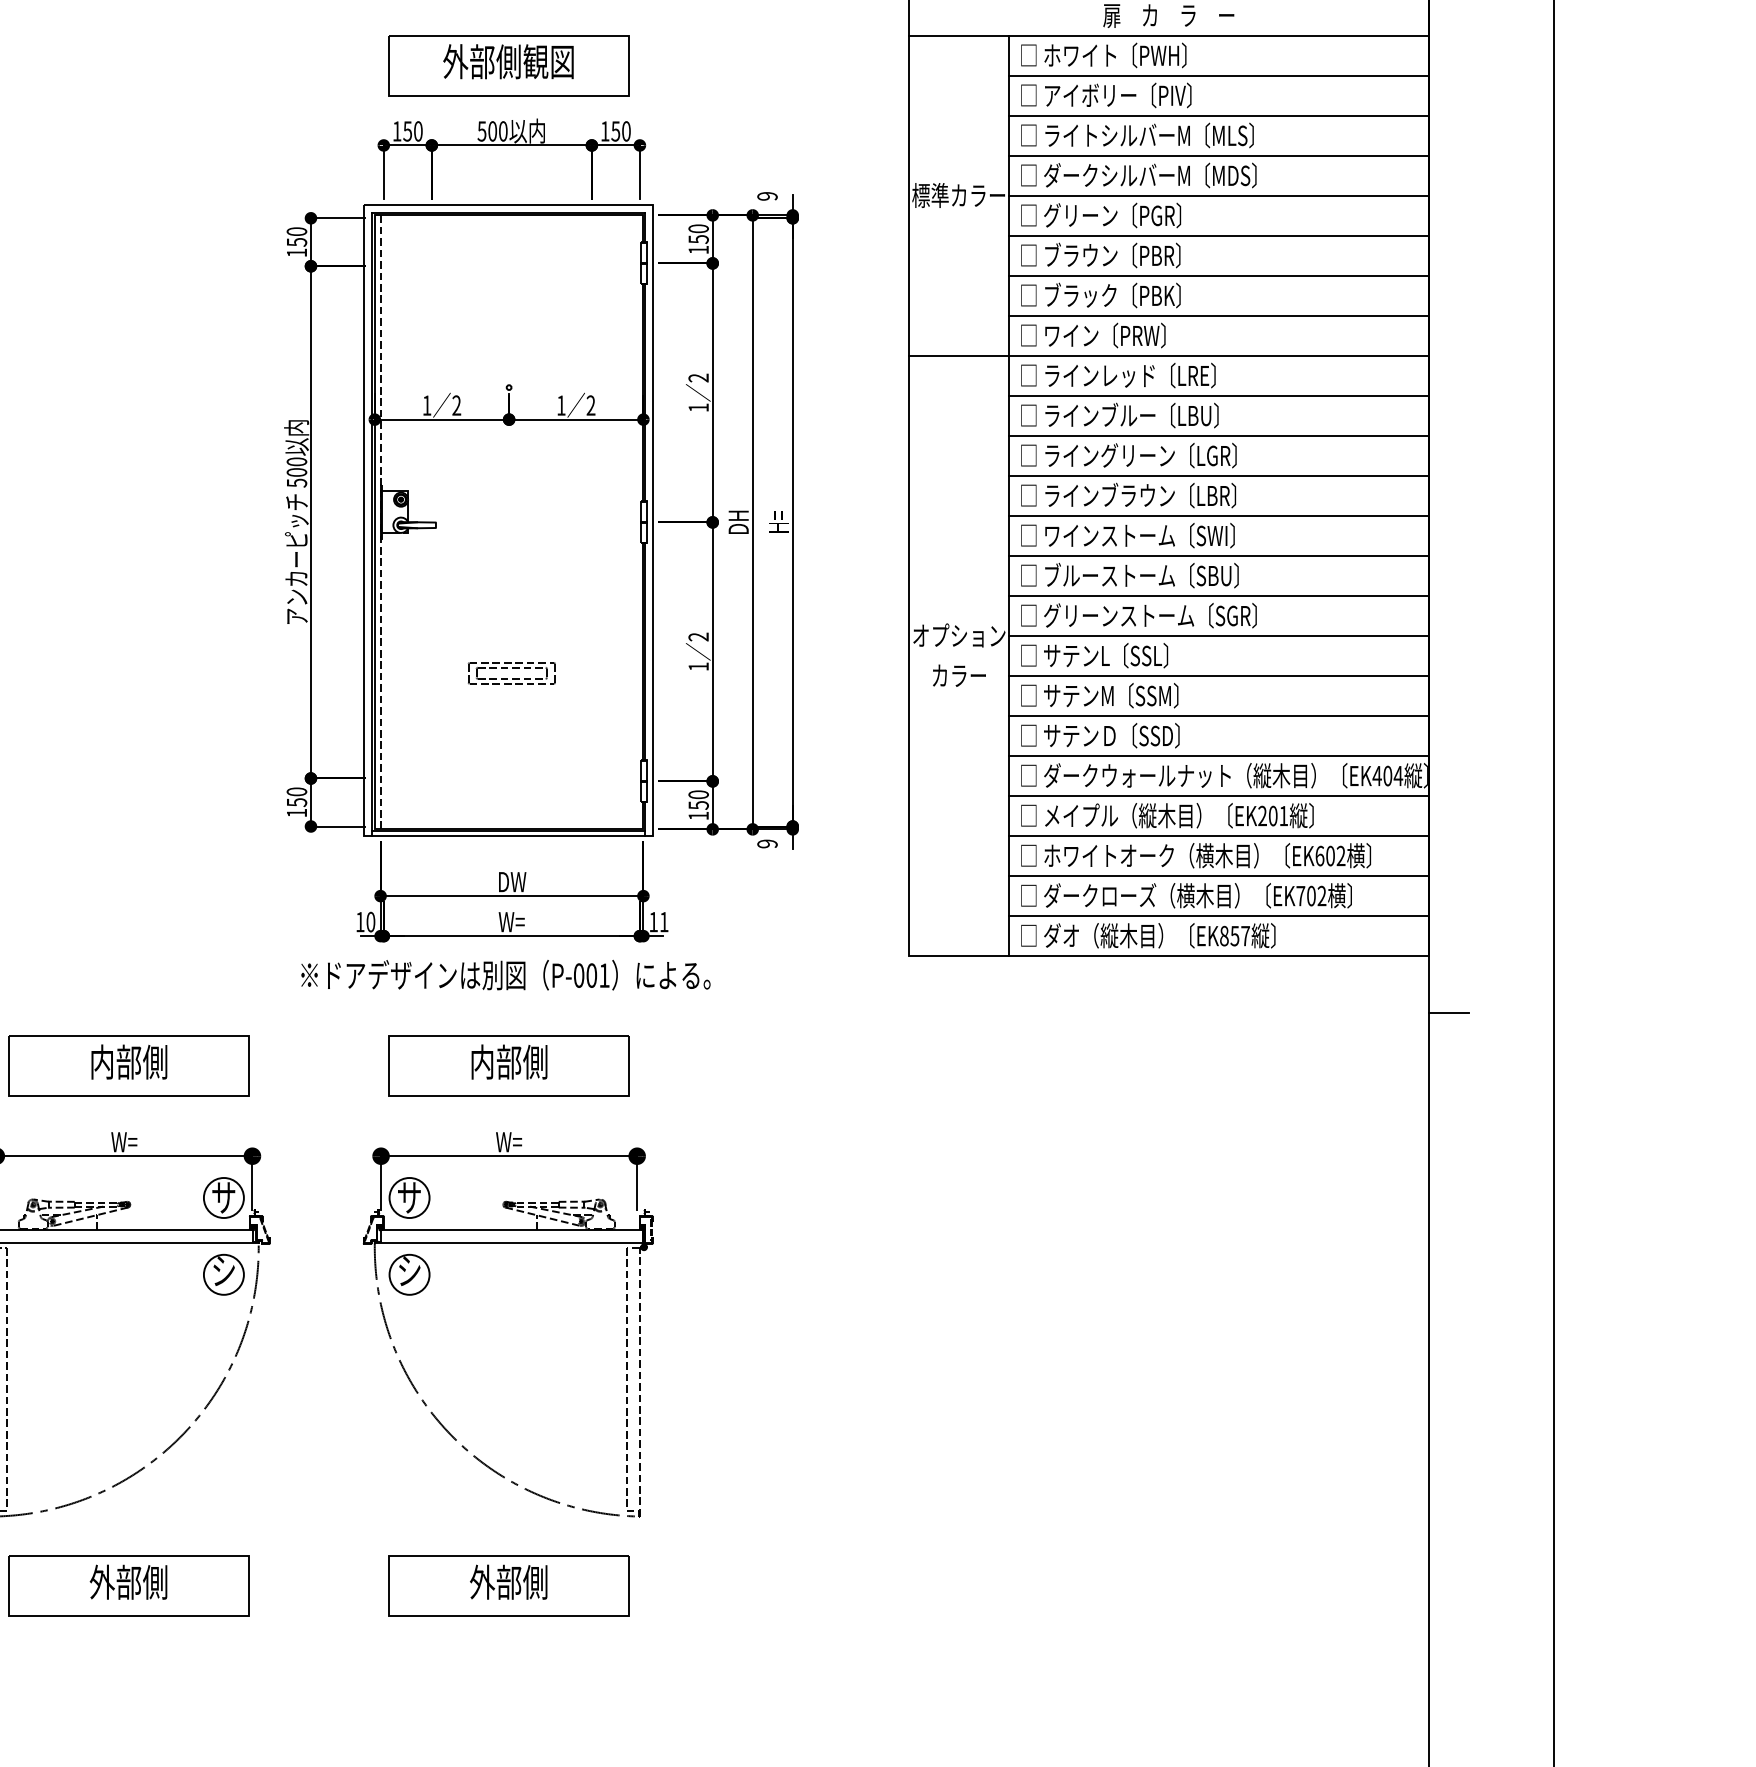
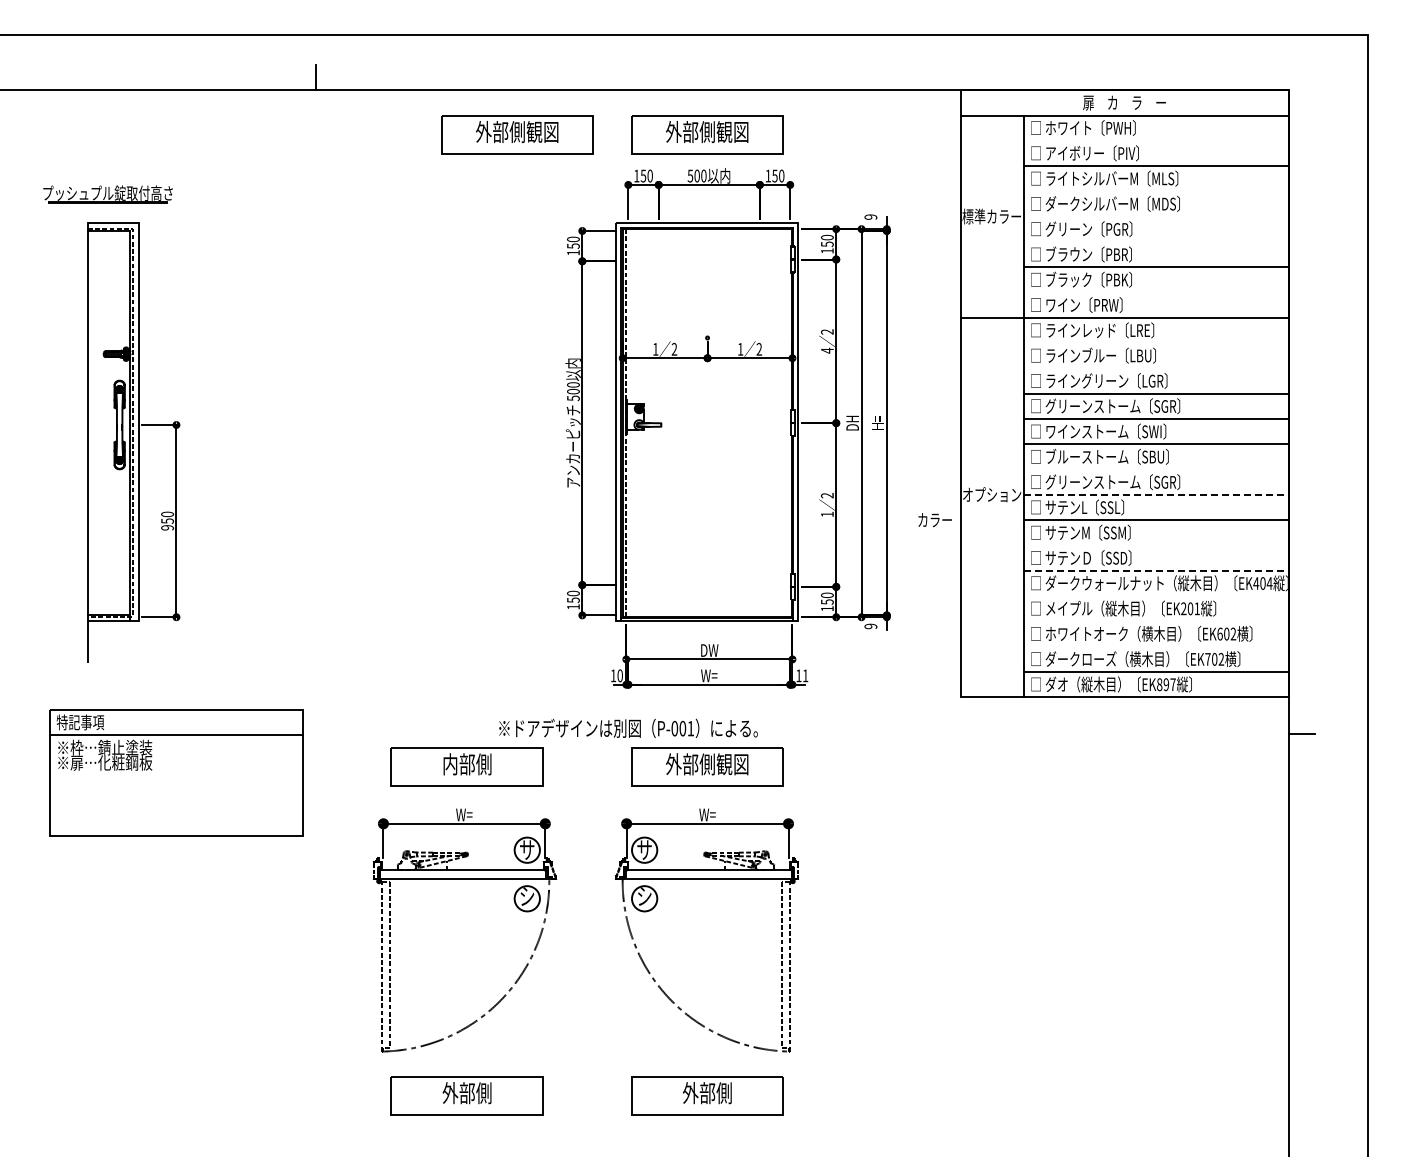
part: (208, 65) -> (517, 134), added
line: (1219, 75) -> (1156, 140), removed
line: (1219, 155) -> (1156, 191), removed
line: (1219, 195) -> (1156, 216), removed
line: (1219, 236) -> (1156, 242), removed
line: (1219, 315) -> (1156, 292), removed
line: (1219, 396) -> (1156, 343), removed
text: (698, 407) -> (827, 350), 1 -> 4
line: (1219, 435) -> (1156, 368), removed
text: (1149, 495) -> (1112, 406), □ ラインブラウン〔LBR〕 -> □ グリーンストーム〔SGR〕
line: (1219, 595) -> (1156, 469), removed
line: (1219, 636) -> (1156, 495), solid -> dashed
part: (512, 673) -> (709, 518), removed
text: (958, 676) -> (934, 520), moved
line: (1219, 715) -> (1156, 545), removed
line: (1219, 755) -> (1156, 570), solid -> dashed
line: (1219, 796) -> (1156, 596), removed
line: (1219, 836) -> (1156, 621), removed
line: (1219, 875) -> (1156, 646), removed
text: (1235, 935) -> (1166, 684), EK857 -> EK897
text: (505, 973) -> (628, 727), moved
text: (509, 1062) -> (707, 764), 内部側 -> 外部側観図

